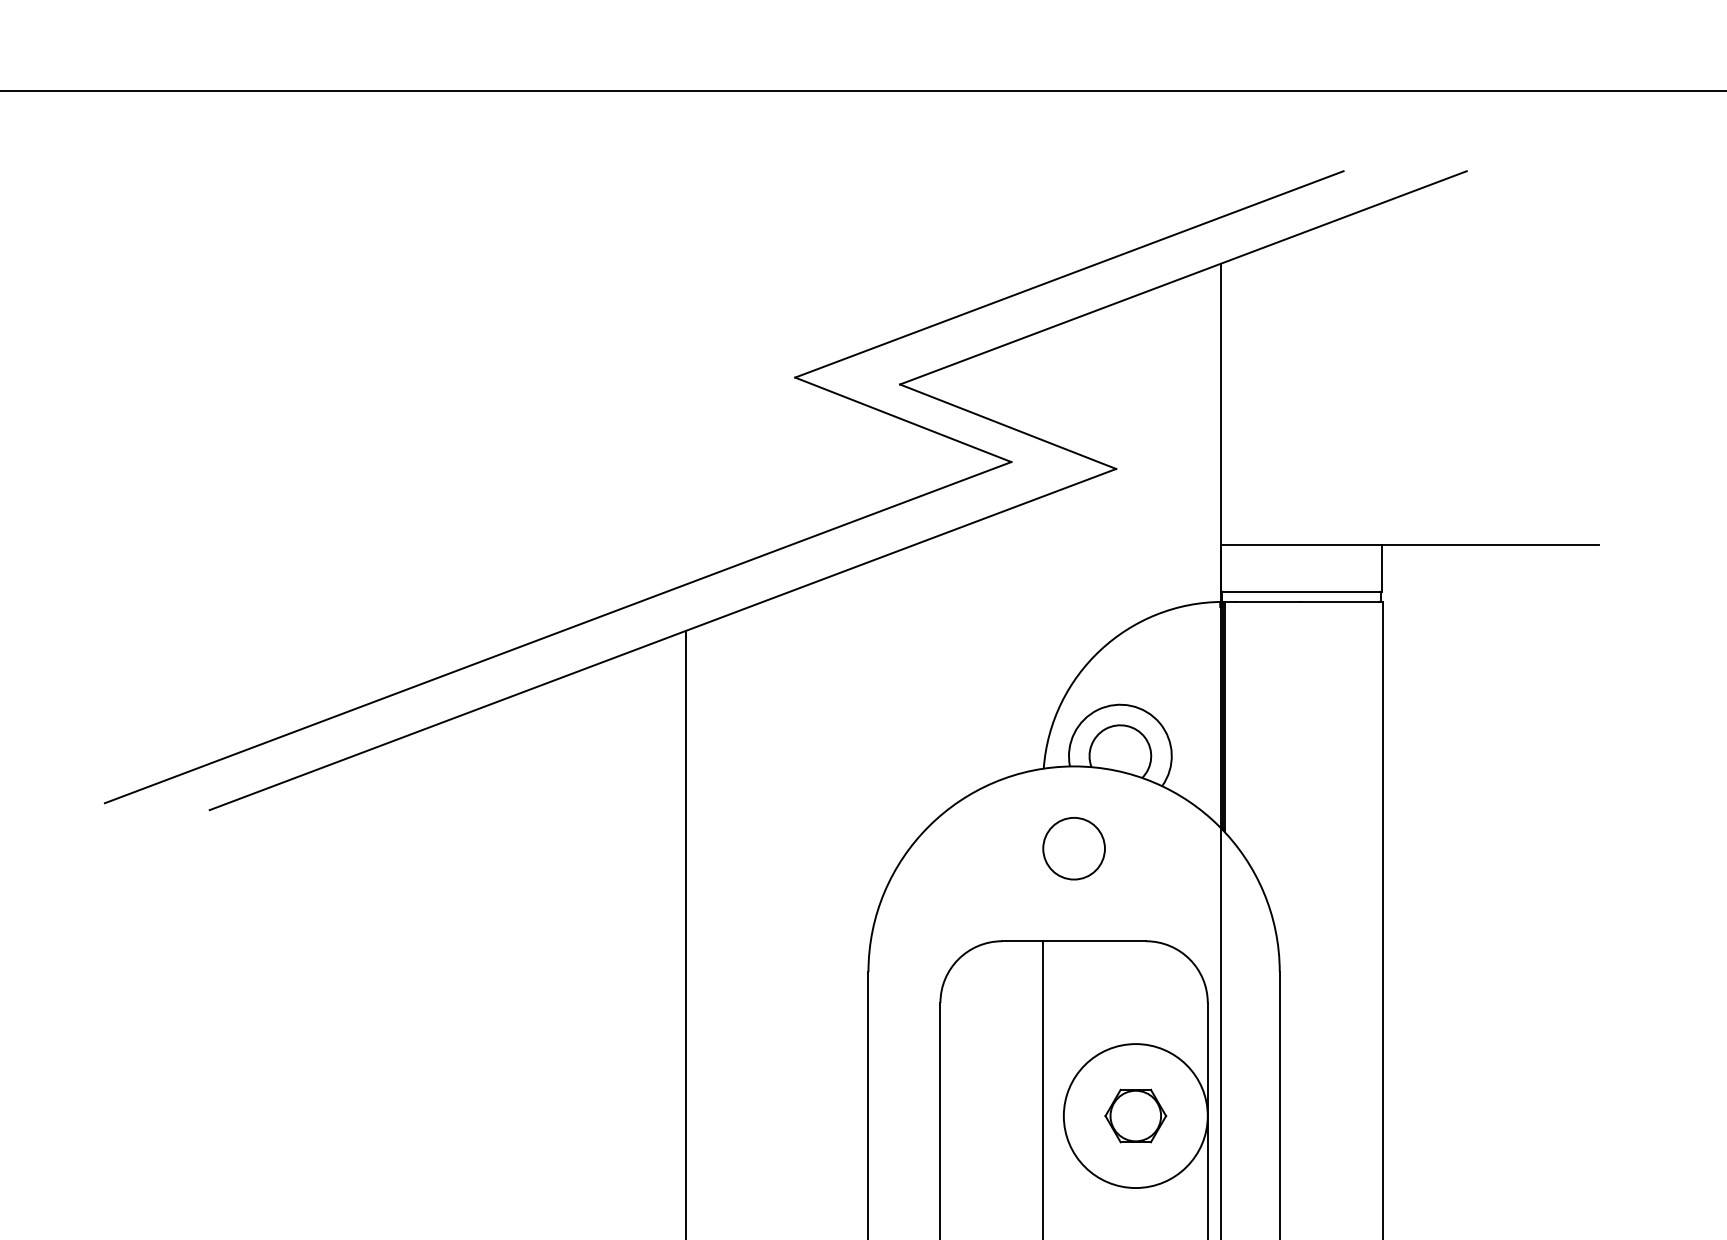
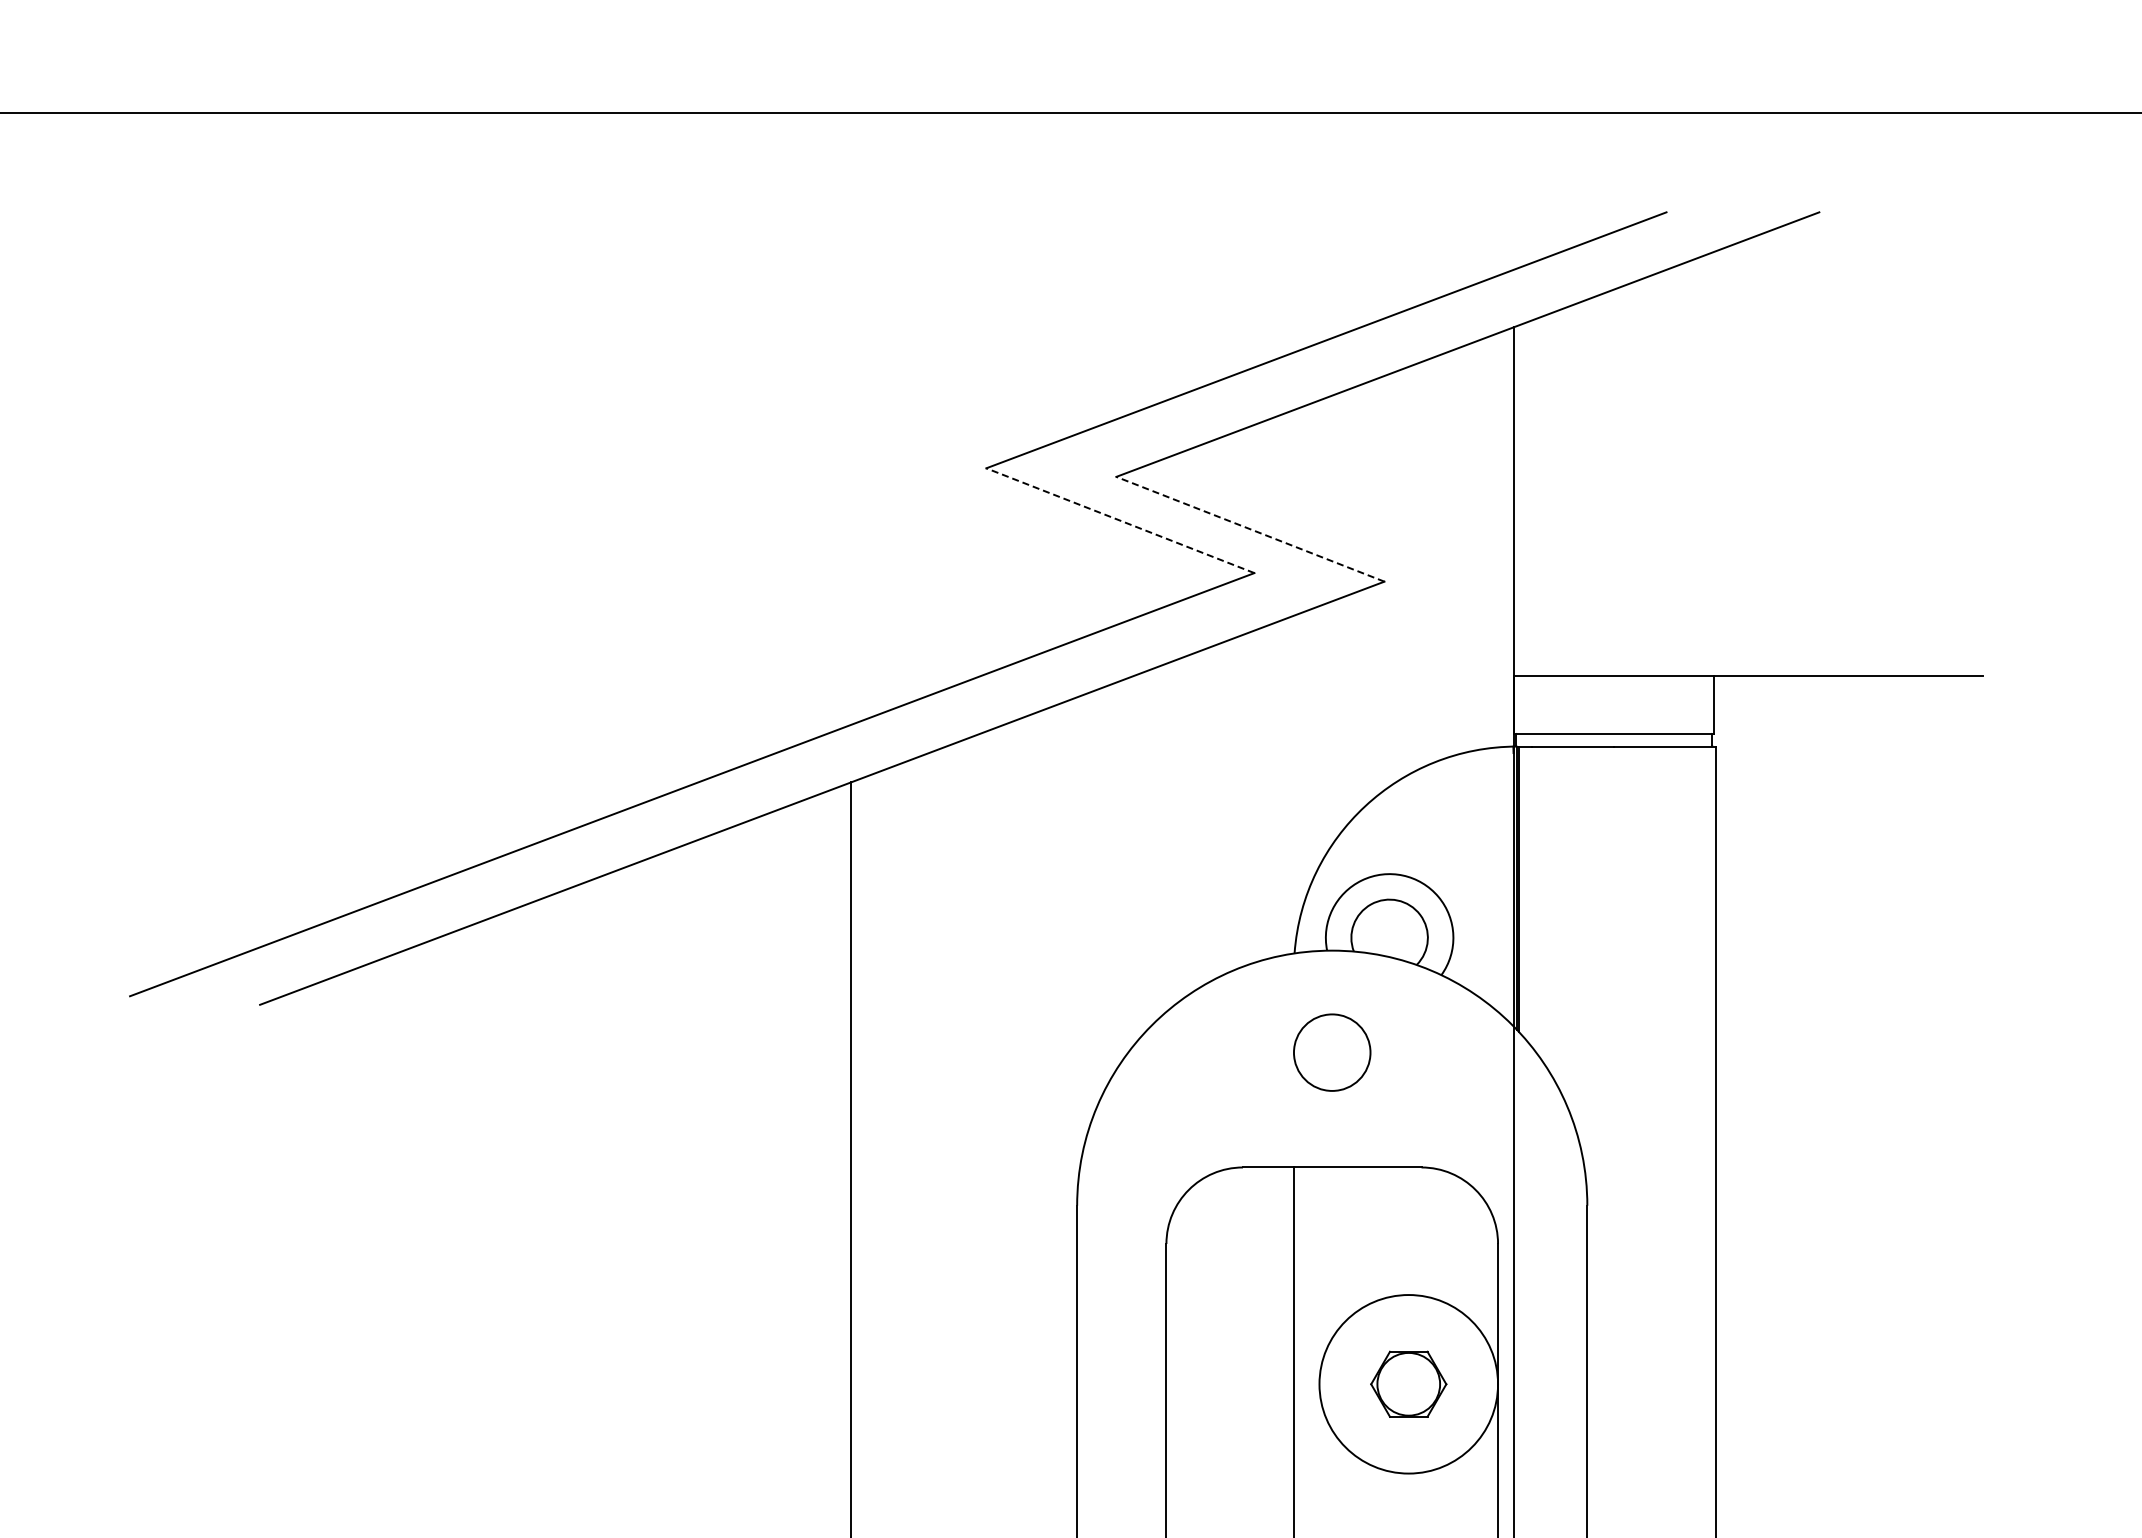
line: (903, 419) -> (1120, 520), solid -> dashed
line: (1008, 426) -> (1250, 529), solid -> dashed

